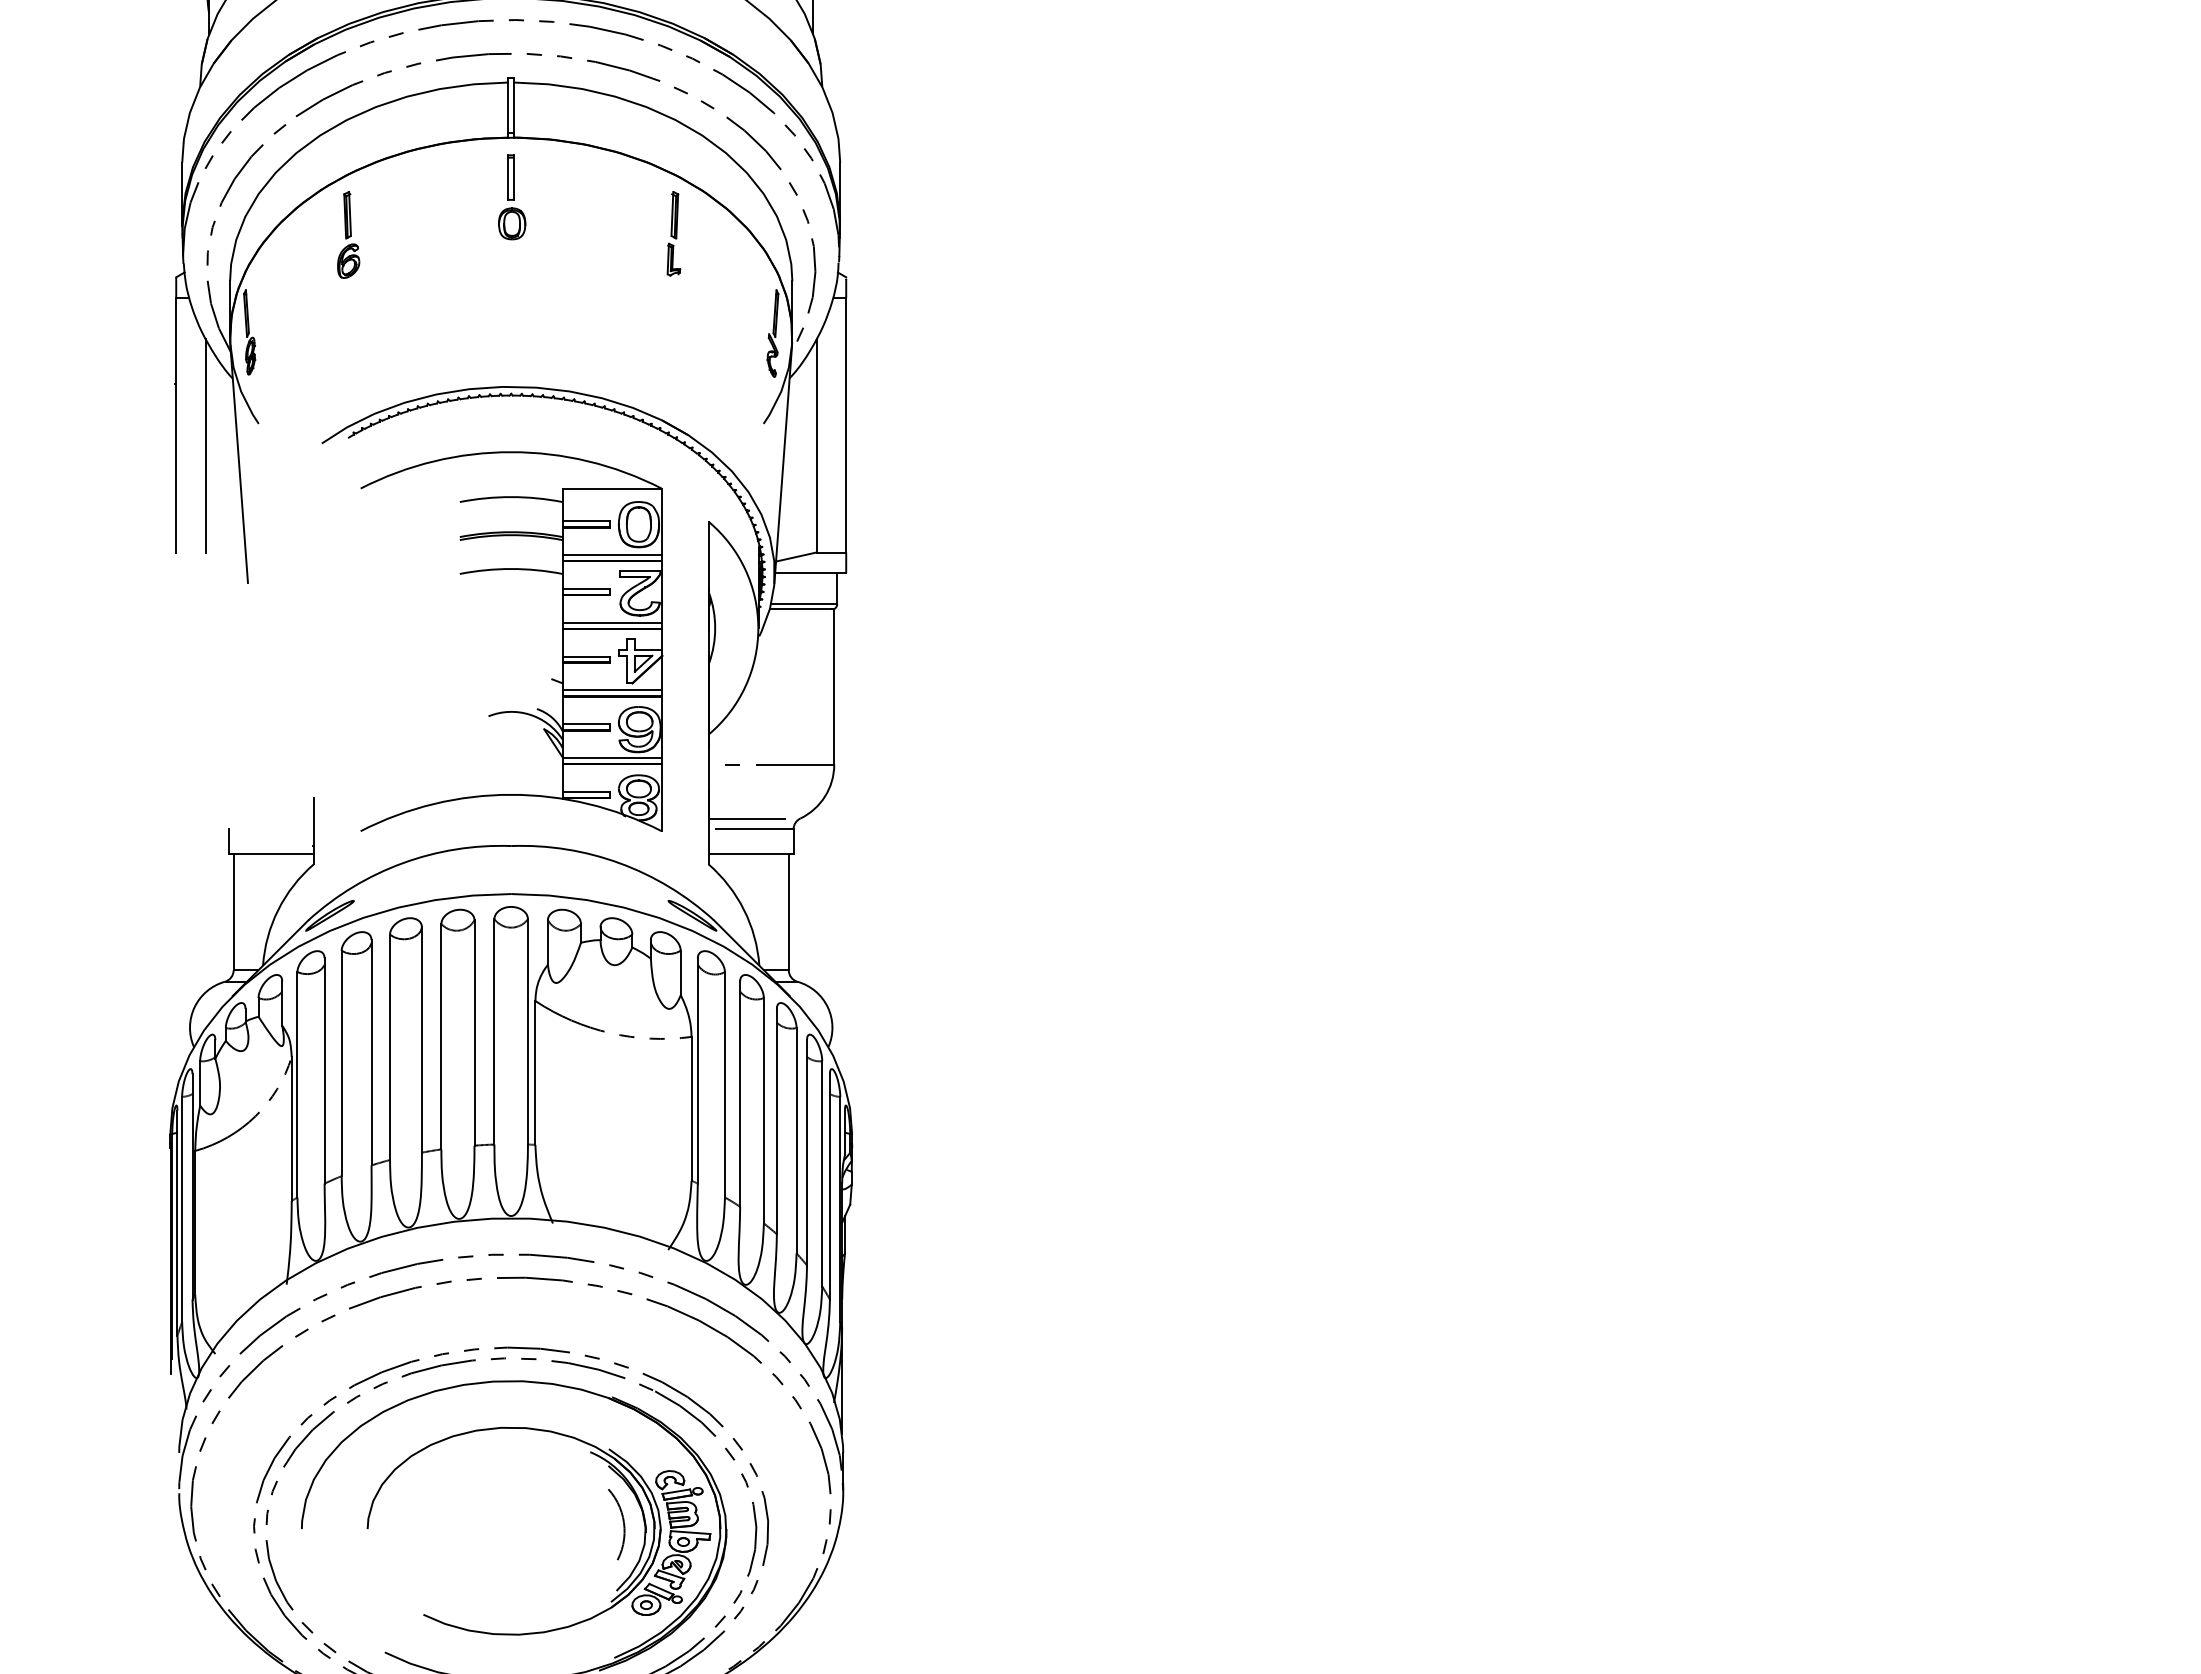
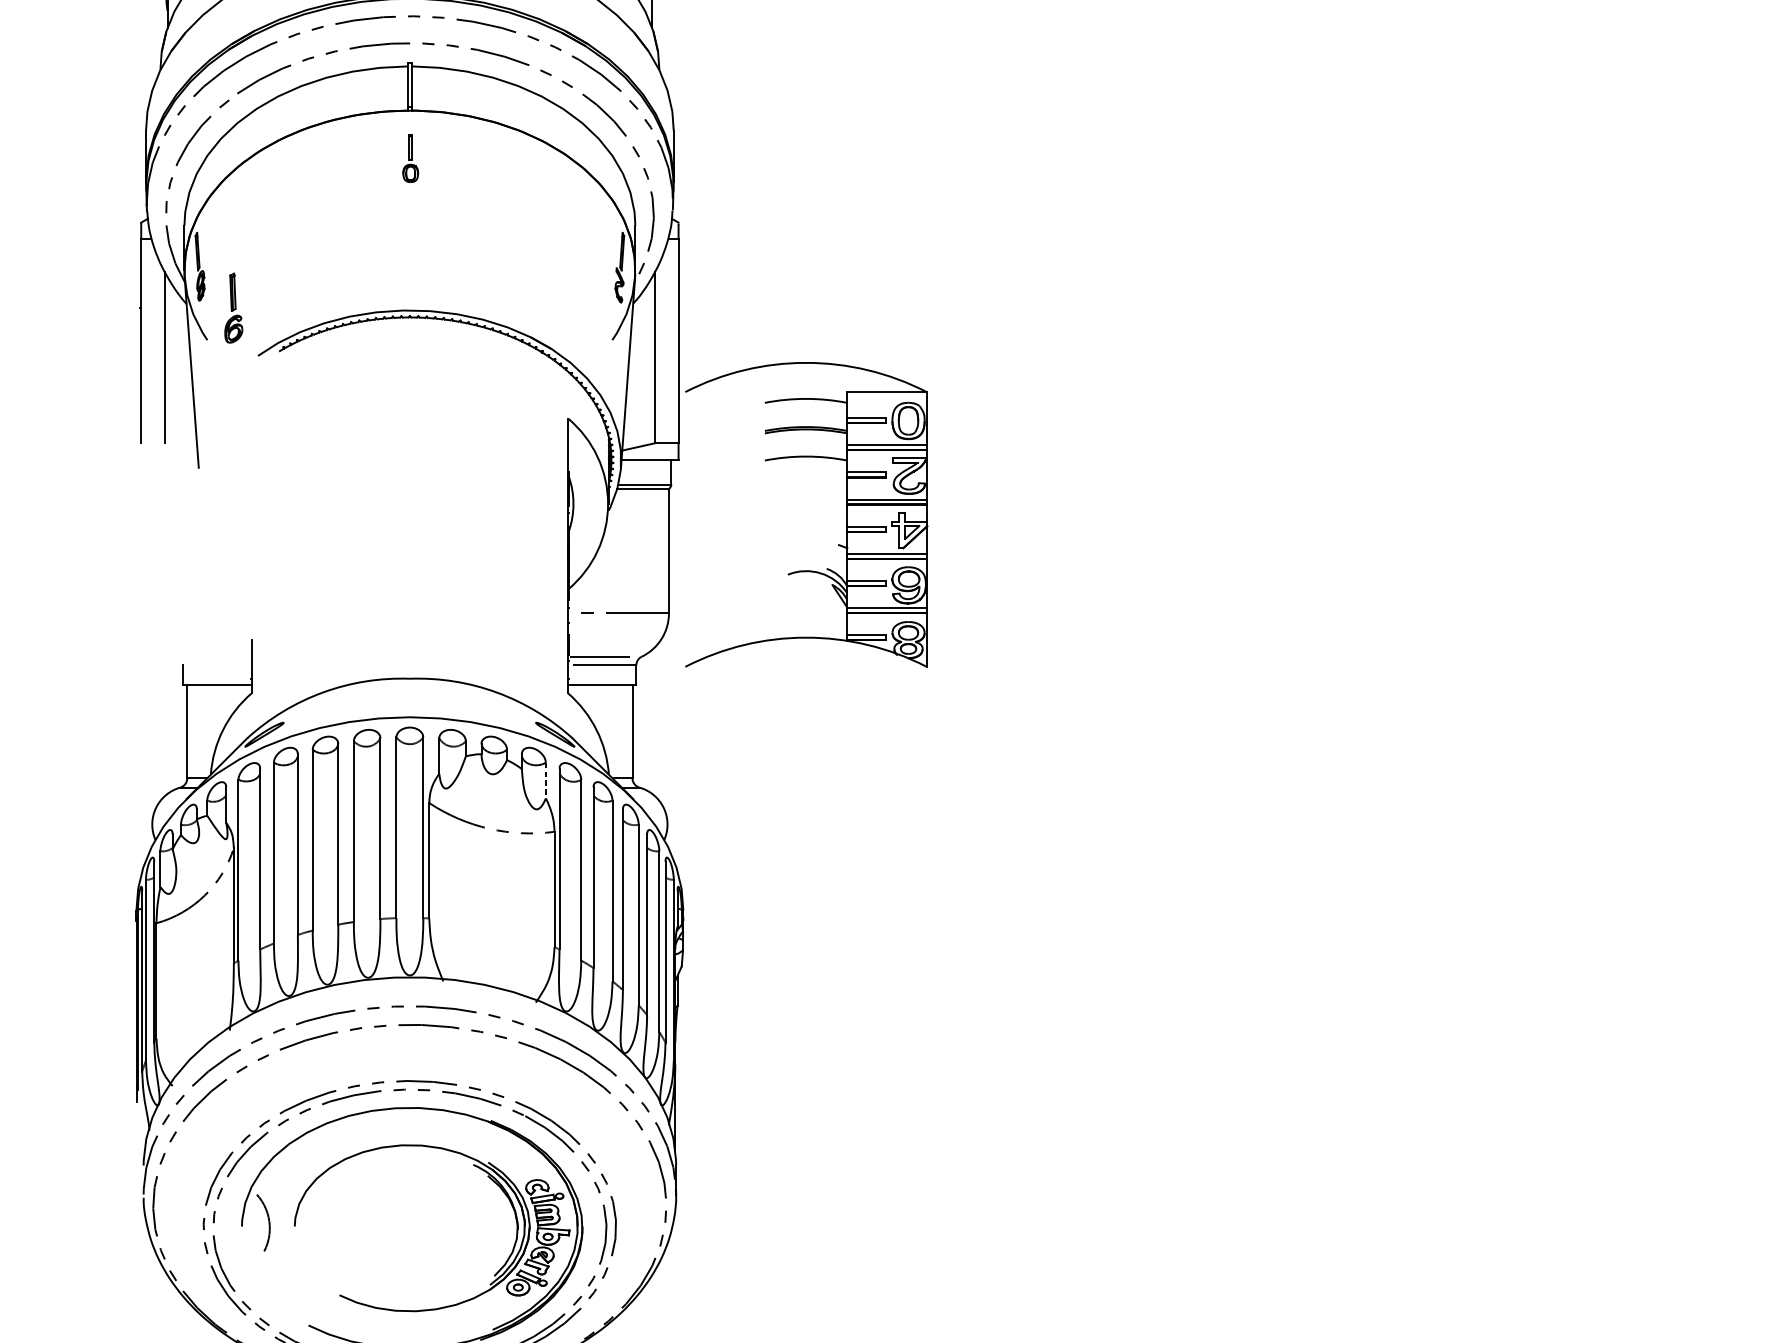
part: (512, 197) -> (410, 158), size x0.7
part: (673, 233) -> (540, 187), removed
part: (348, 234) -> (233, 307), moved
part: (562, 641) -> (847, 514), moved
line: (680, 973) -> (545, 780), solid -> dashed
arc: (622, 1521) -> (268, 1220), moved

